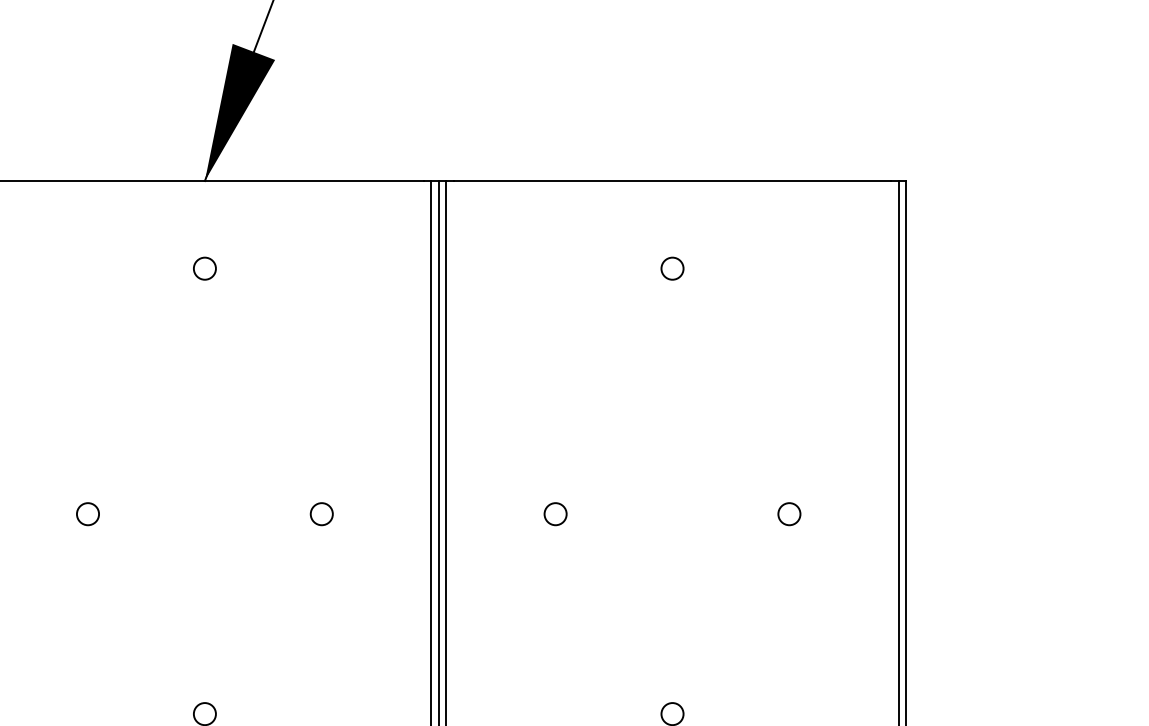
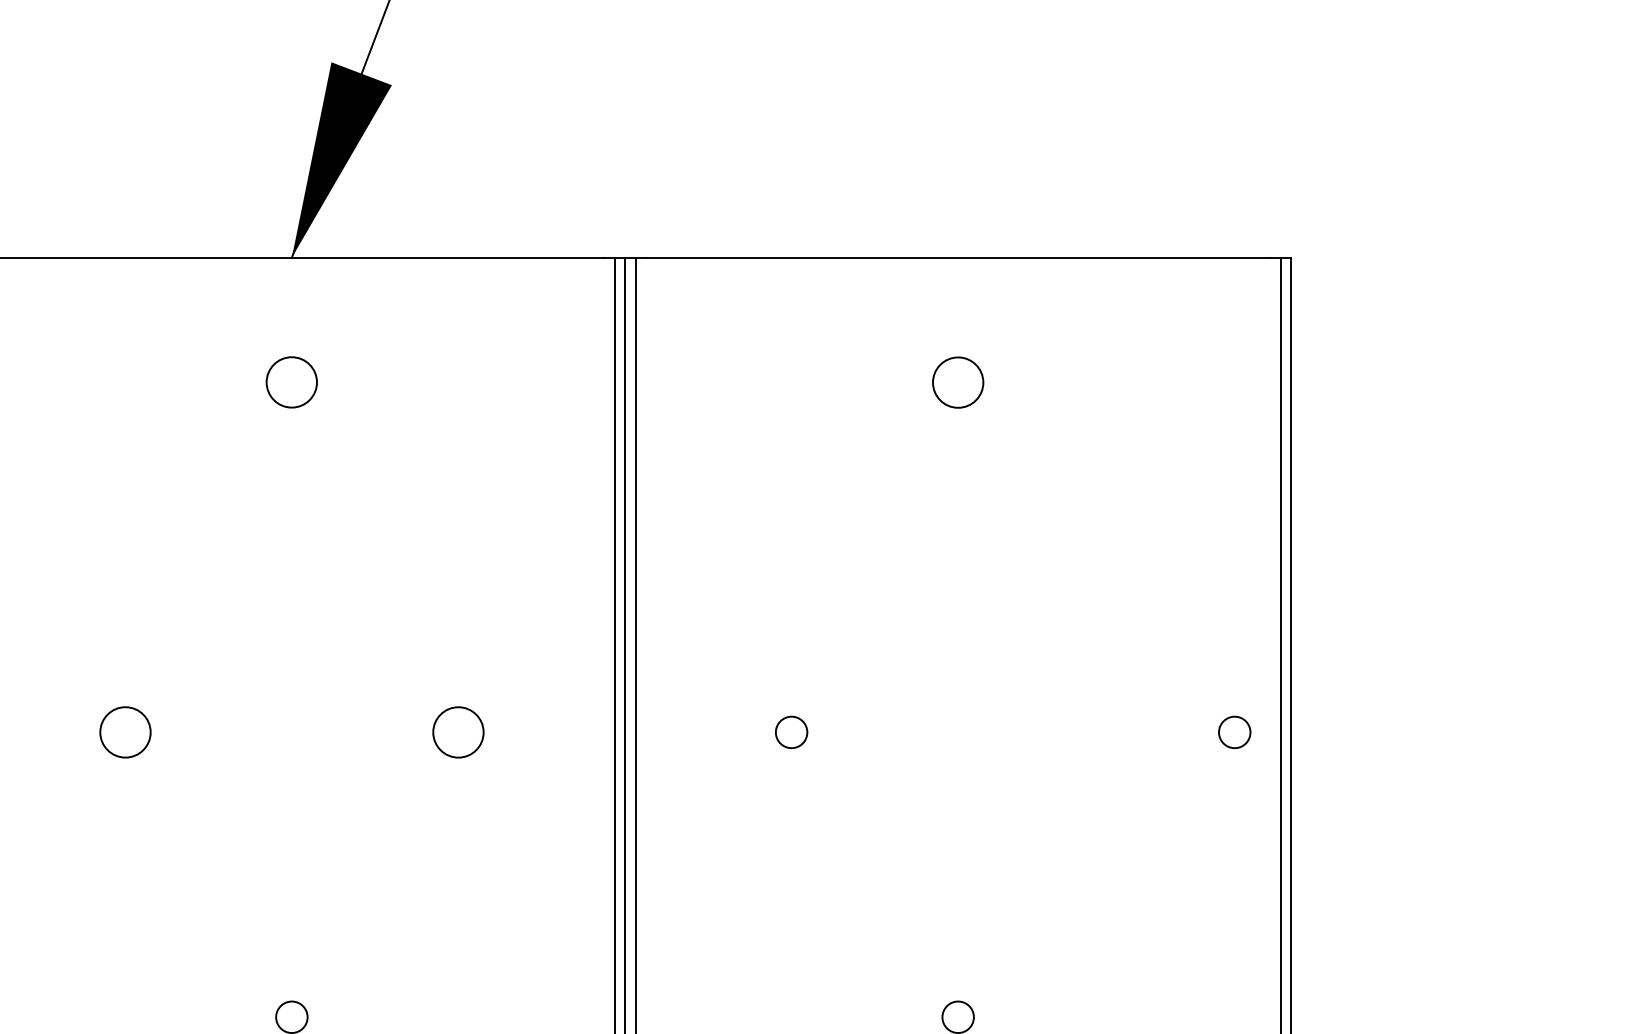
circle: (204, 268) -> (291, 382), size x1.6
circle: (672, 268) -> (957, 382), size x1.6
circle: (87, 514) -> (124, 732), size x1.6
circle: (321, 514) -> (458, 732), size x1.6
circle: (789, 514) -> (1234, 732), moved

